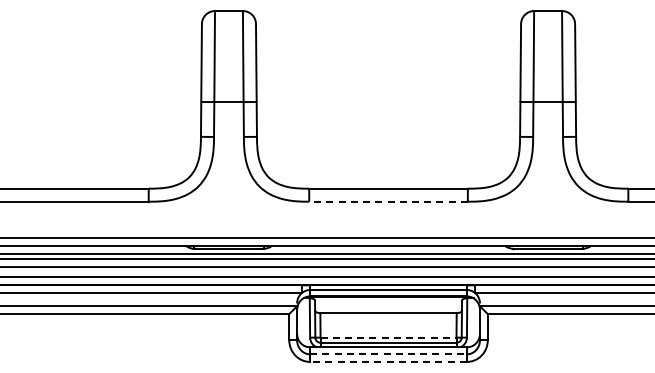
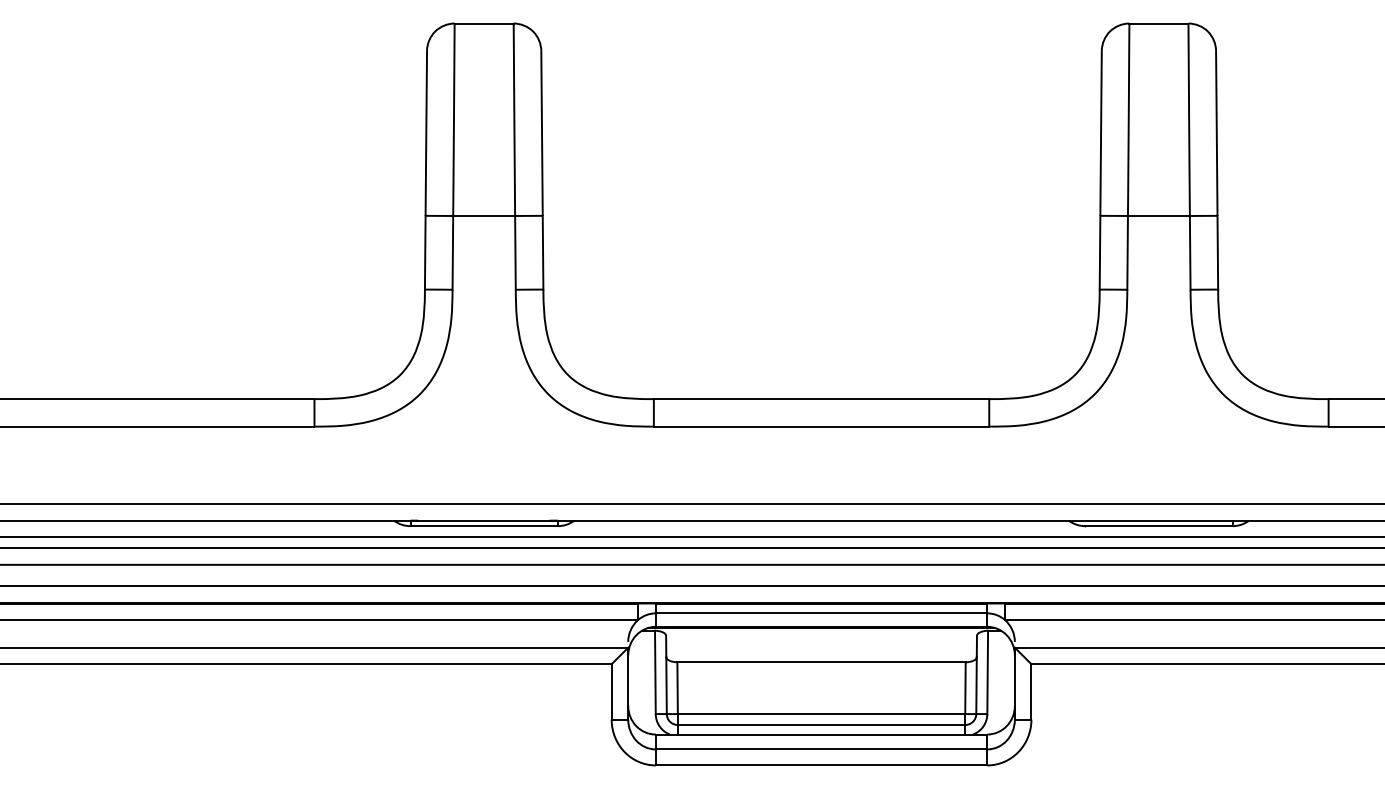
line: (388, 201) -> (821, 426), dashed -> solid
line: (388, 337) -> (821, 713), dashed -> solid
line: (389, 354) -> (823, 749), dashed -> solid
line: (388, 361) -> (821, 764), dashed -> solid

